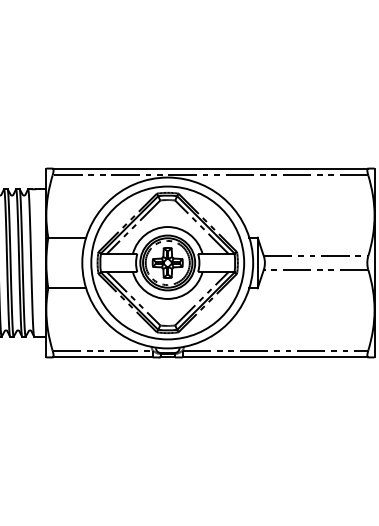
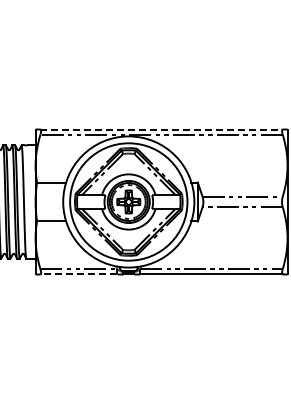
line: (211, 168) -> (162, 129), solid -> dashed
line: (102, 357) -> (78, 274), solid -> dashed

